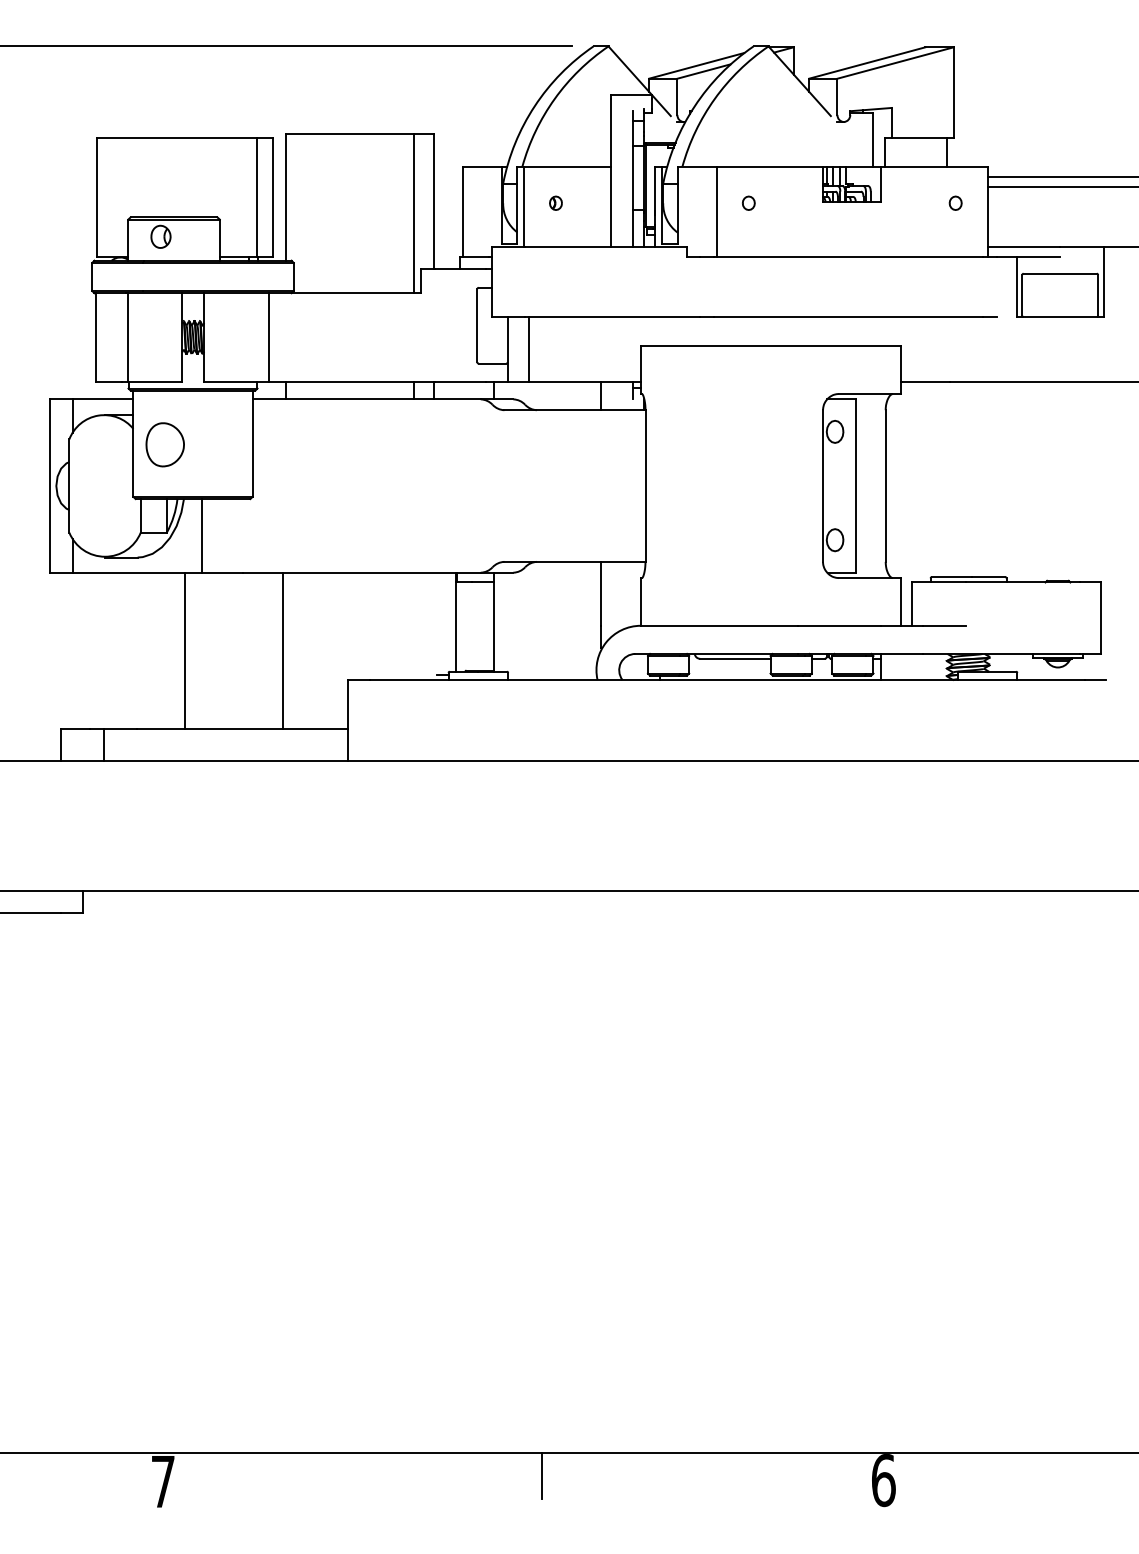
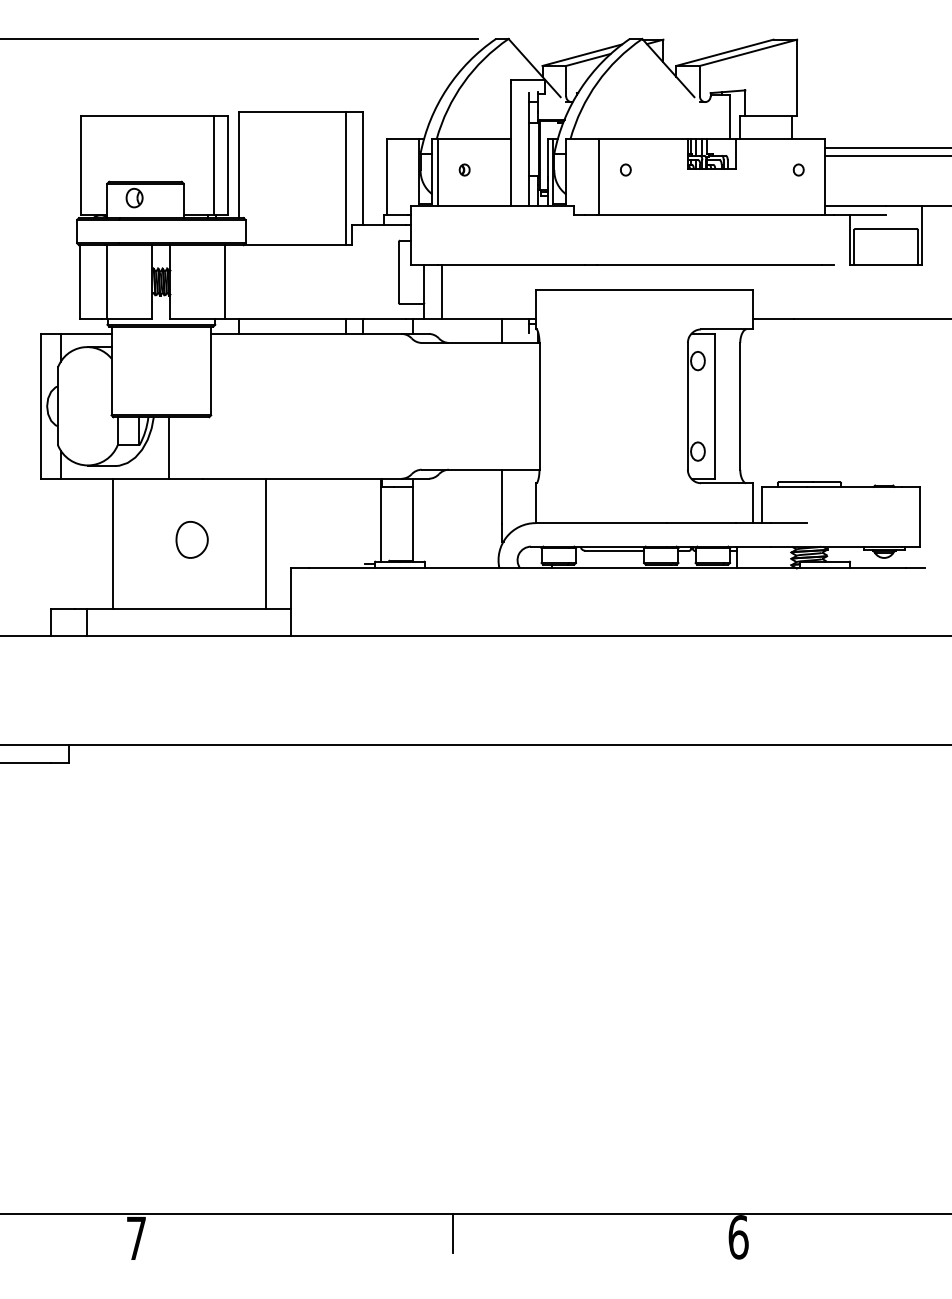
part: (164, 444) -> (191, 539), moved
line: (184, 650) -> (112, 543), moved
line: (282, 650) -> (266, 543), moved

